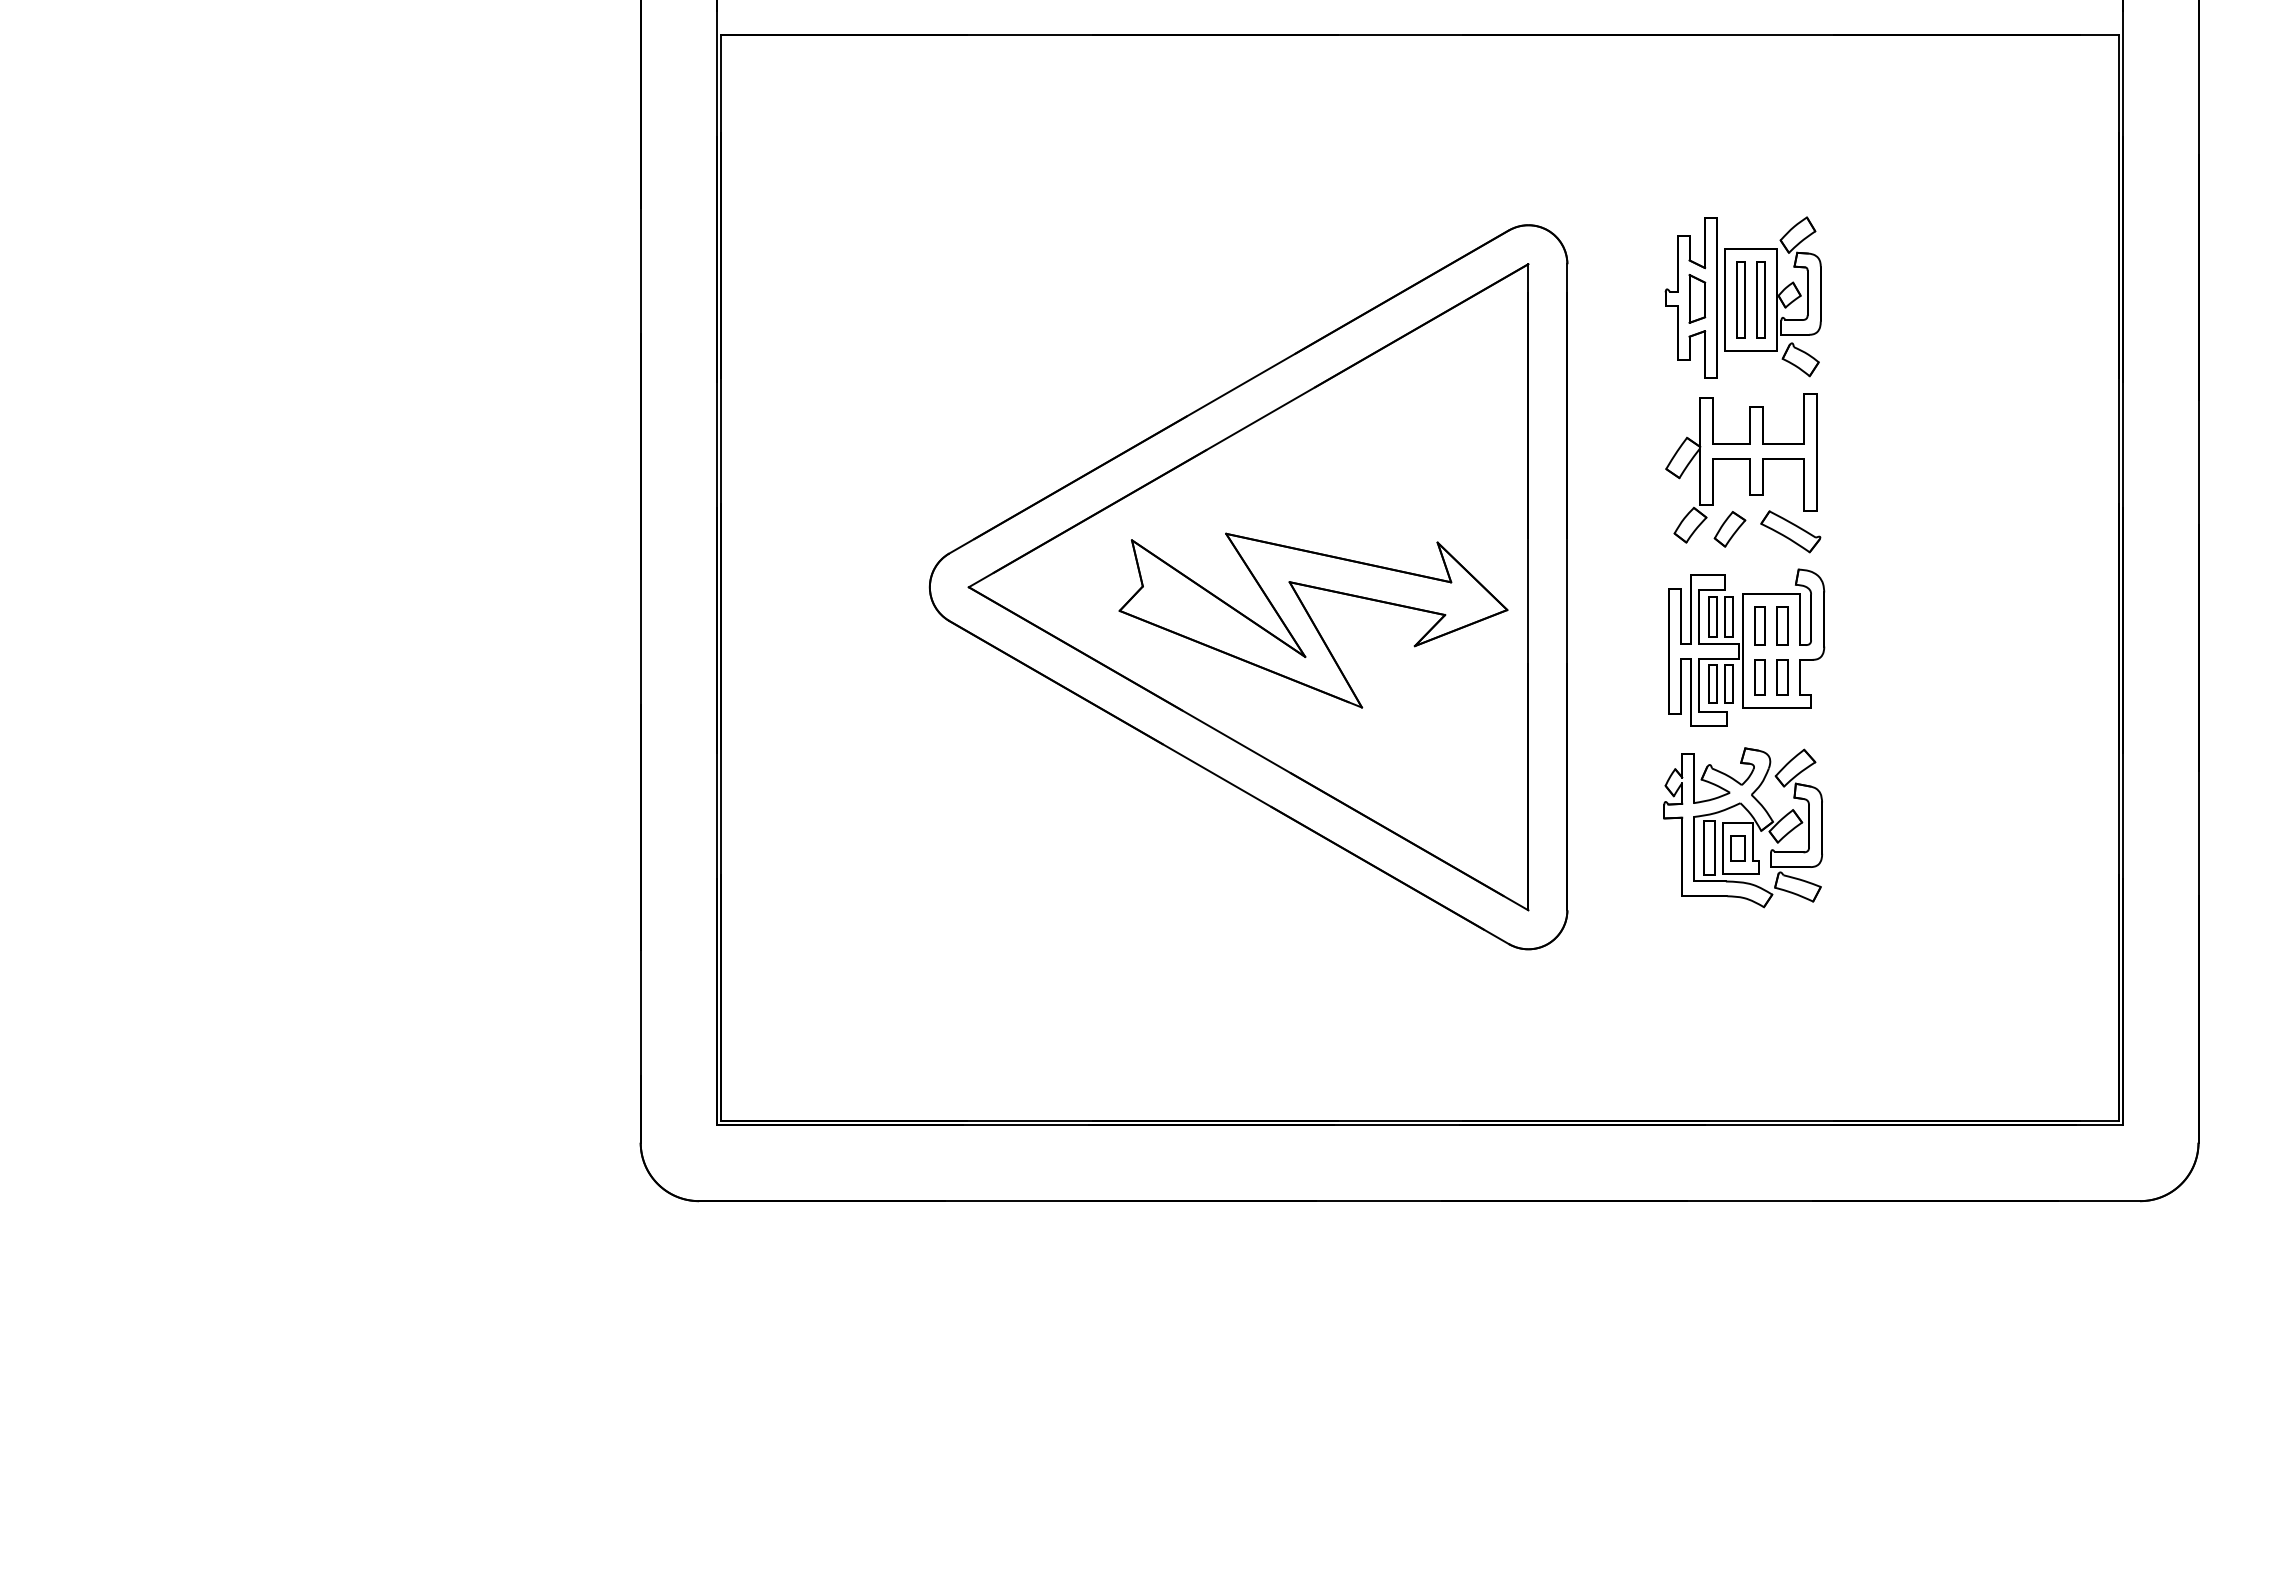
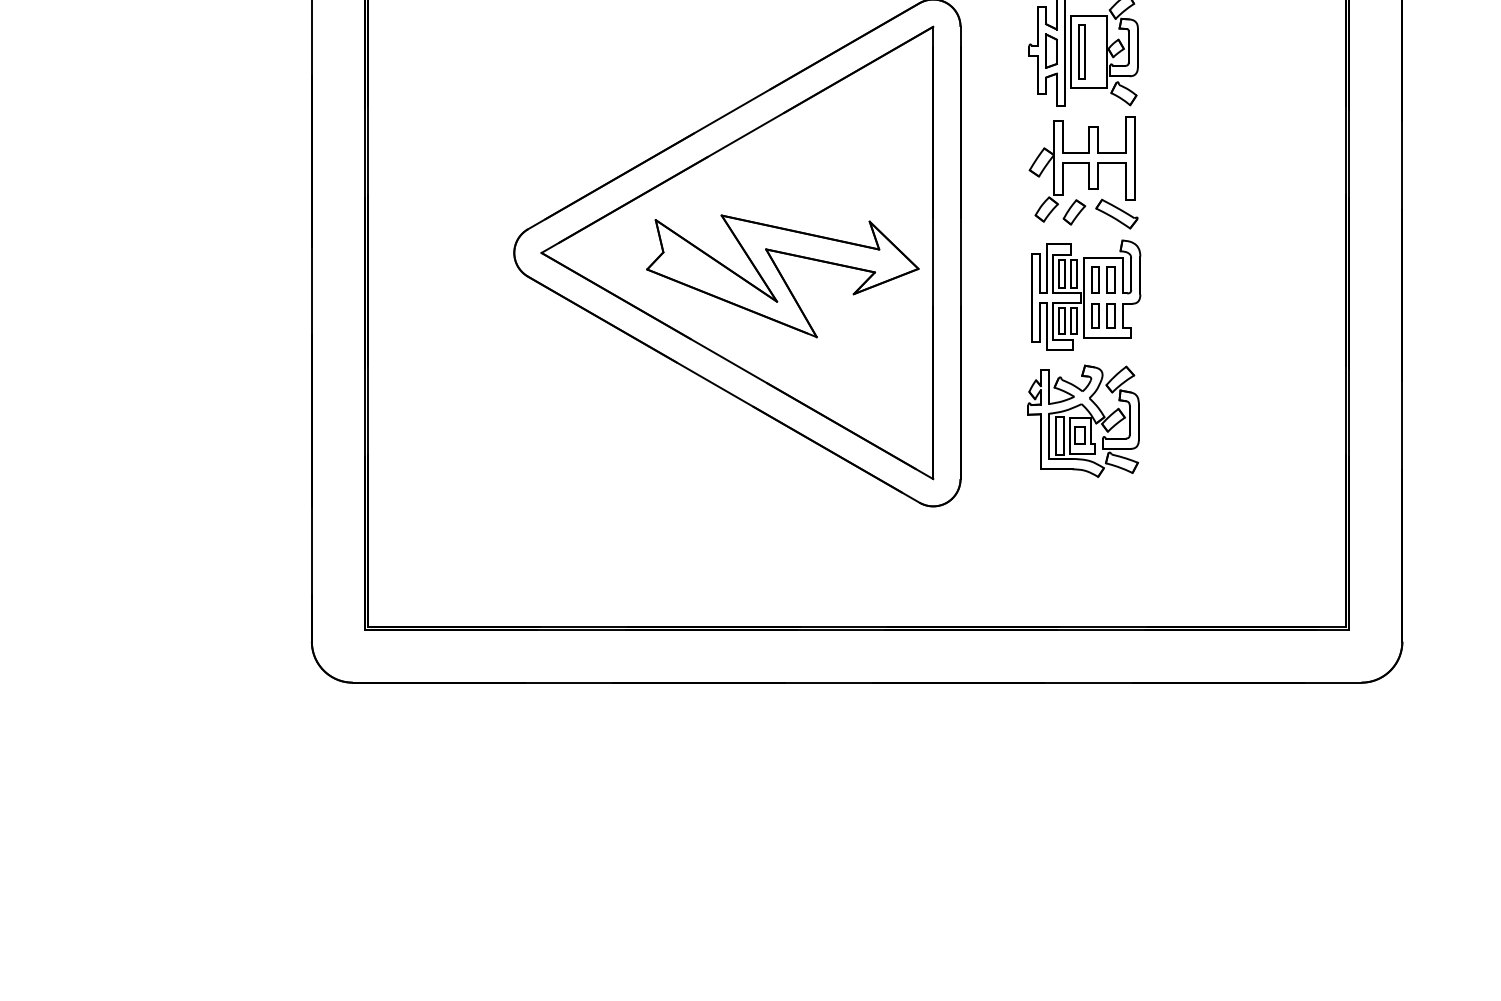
part: (1760, 299) -> (1095, 51), removed

